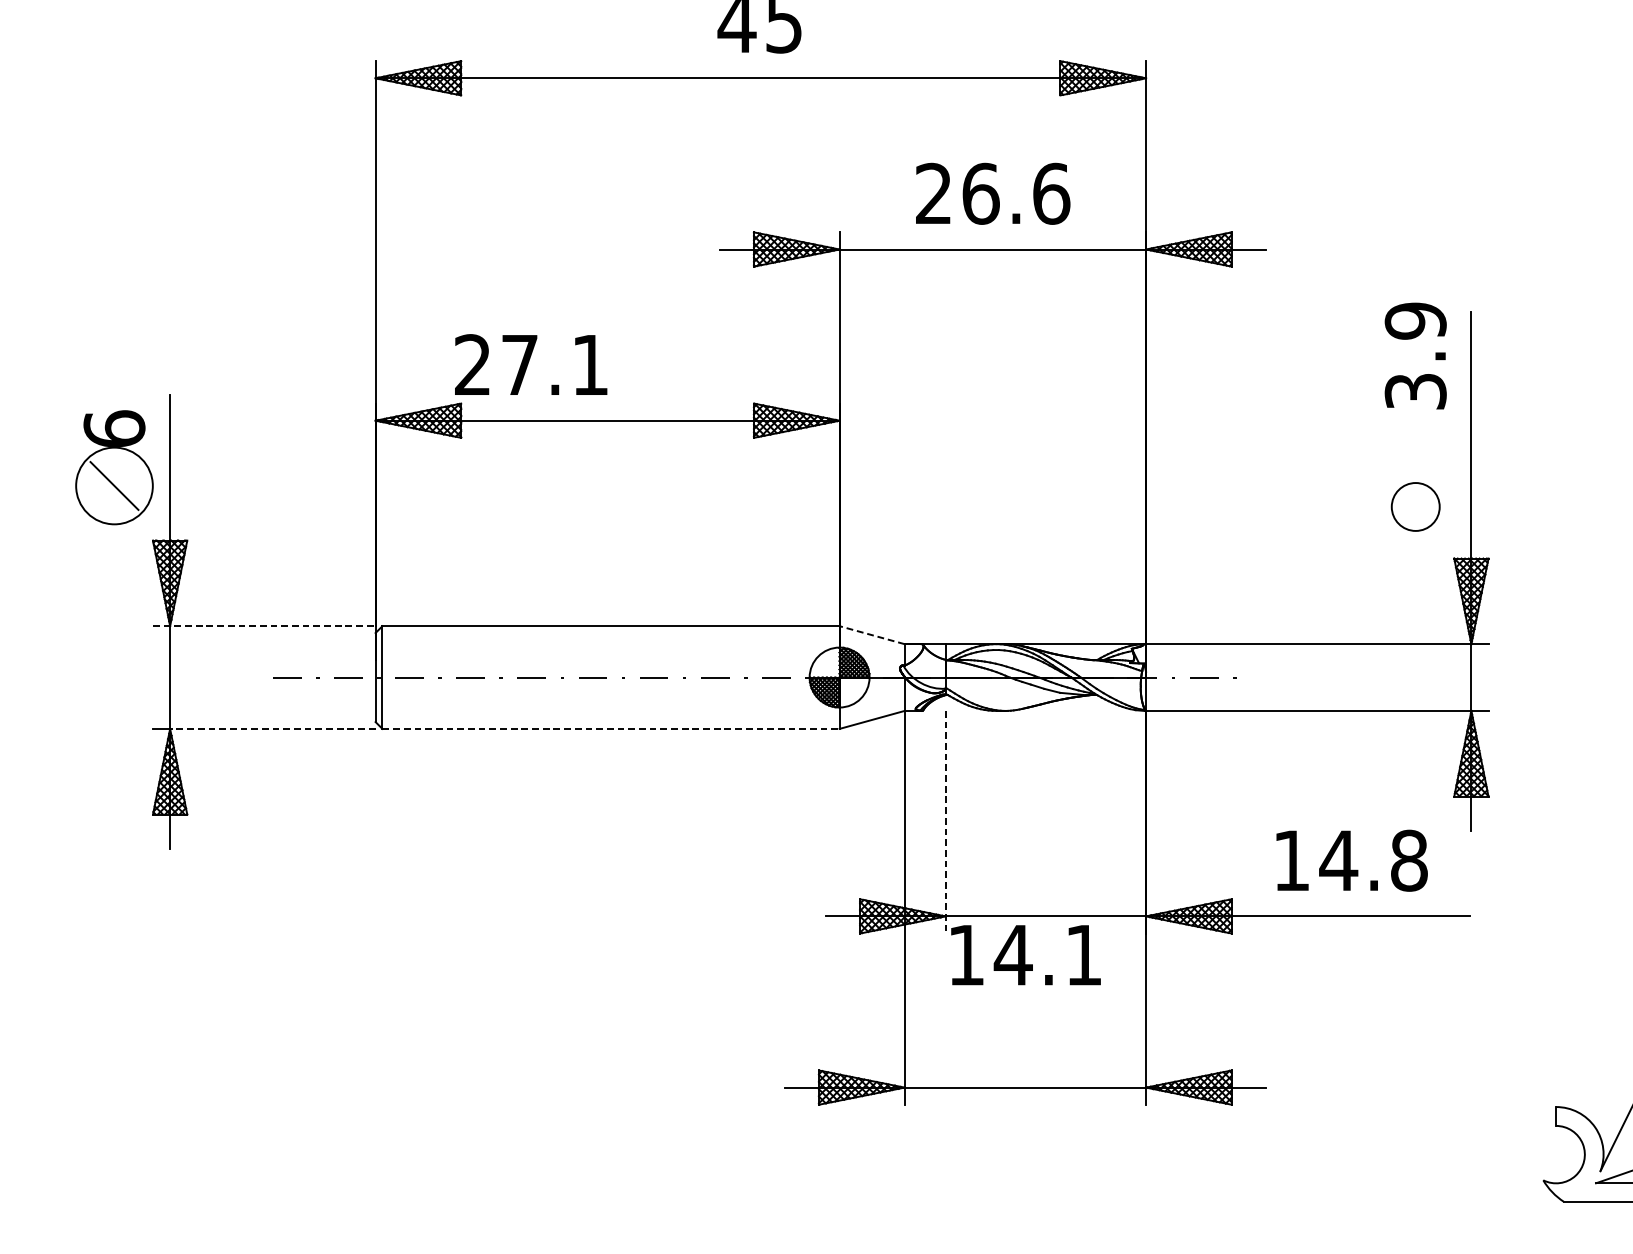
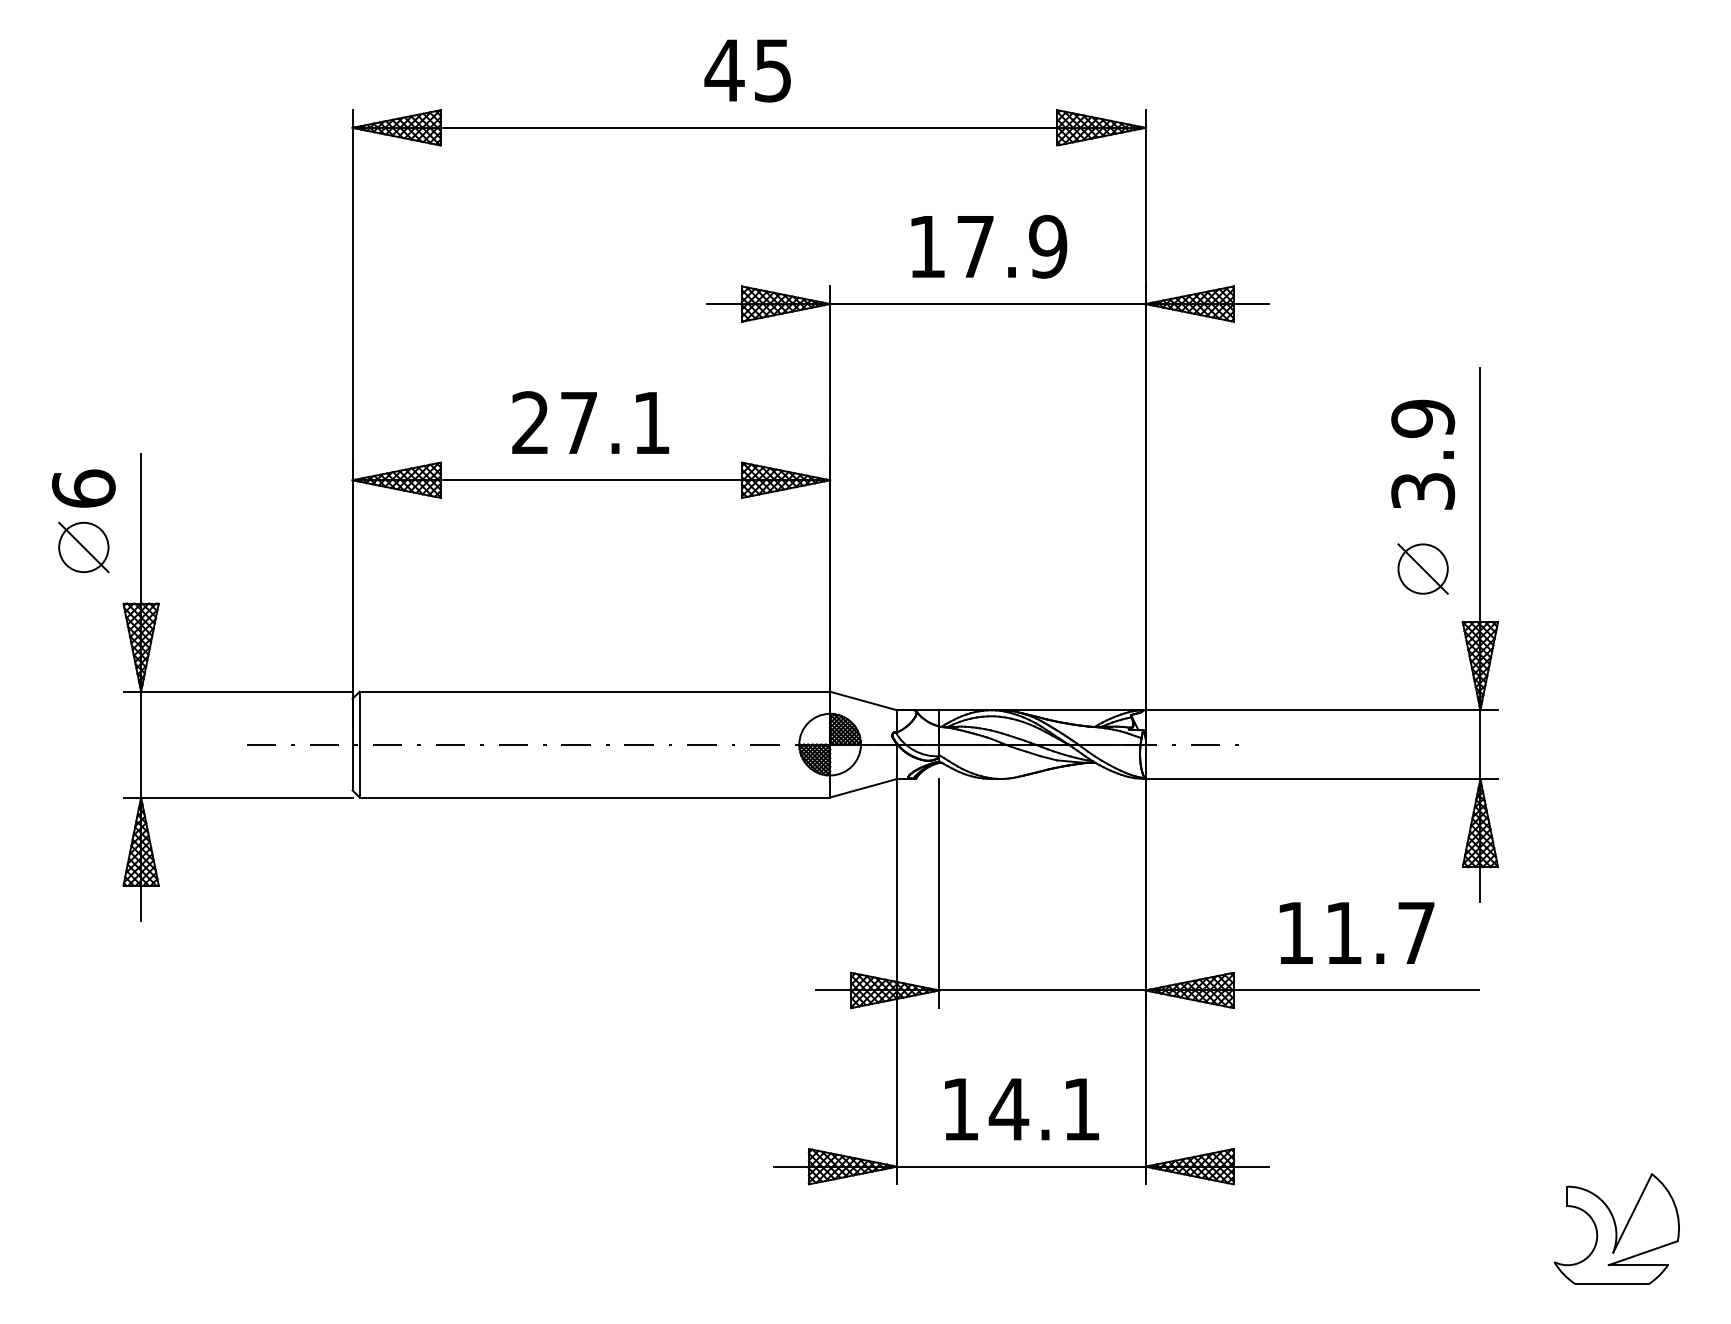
text: (992, 193) -> (987, 246), 26.6 -> 17.9
text: (1416, 355) -> (1423, 454), moved
text: (530, 364) -> (590, 422), moved
circle: (114, 486) -> (83, 547), size x0.62
line: (1415, 506) -> (1422, 568), added
line: (264, 625) -> (238, 691), dashed -> solid
line: (872, 635) -> (863, 701), dashed -> solid
line: (272, 728) -> (246, 797), dashed -> solid
line: (611, 728) -> (595, 797), dashed -> solid
line: (945, 822) -> (939, 893), dashed -> solid
text: (1373, 861) -> (1379, 933), 14.8 -> 11.7
text: (1025, 955) -> (1021, 1109), moved

